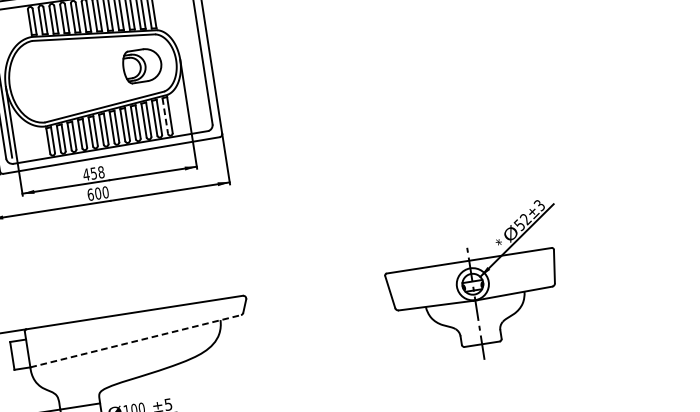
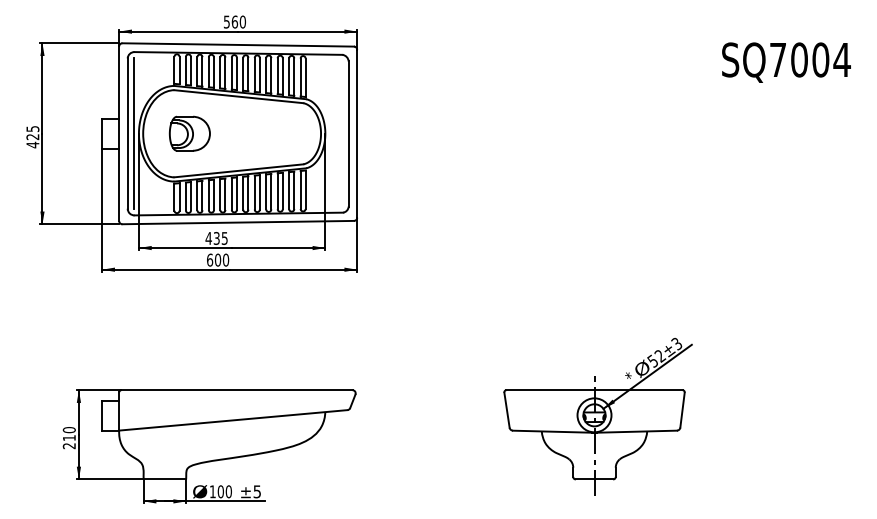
part: (142, 65) -> (189, 133), moved
line: (165, 115) -> (300, 189), dashed -> solid
text: (97, 172) -> (220, 237), 458 -> 435
line: (135, 341) -> (233, 420), dashed -> solid

